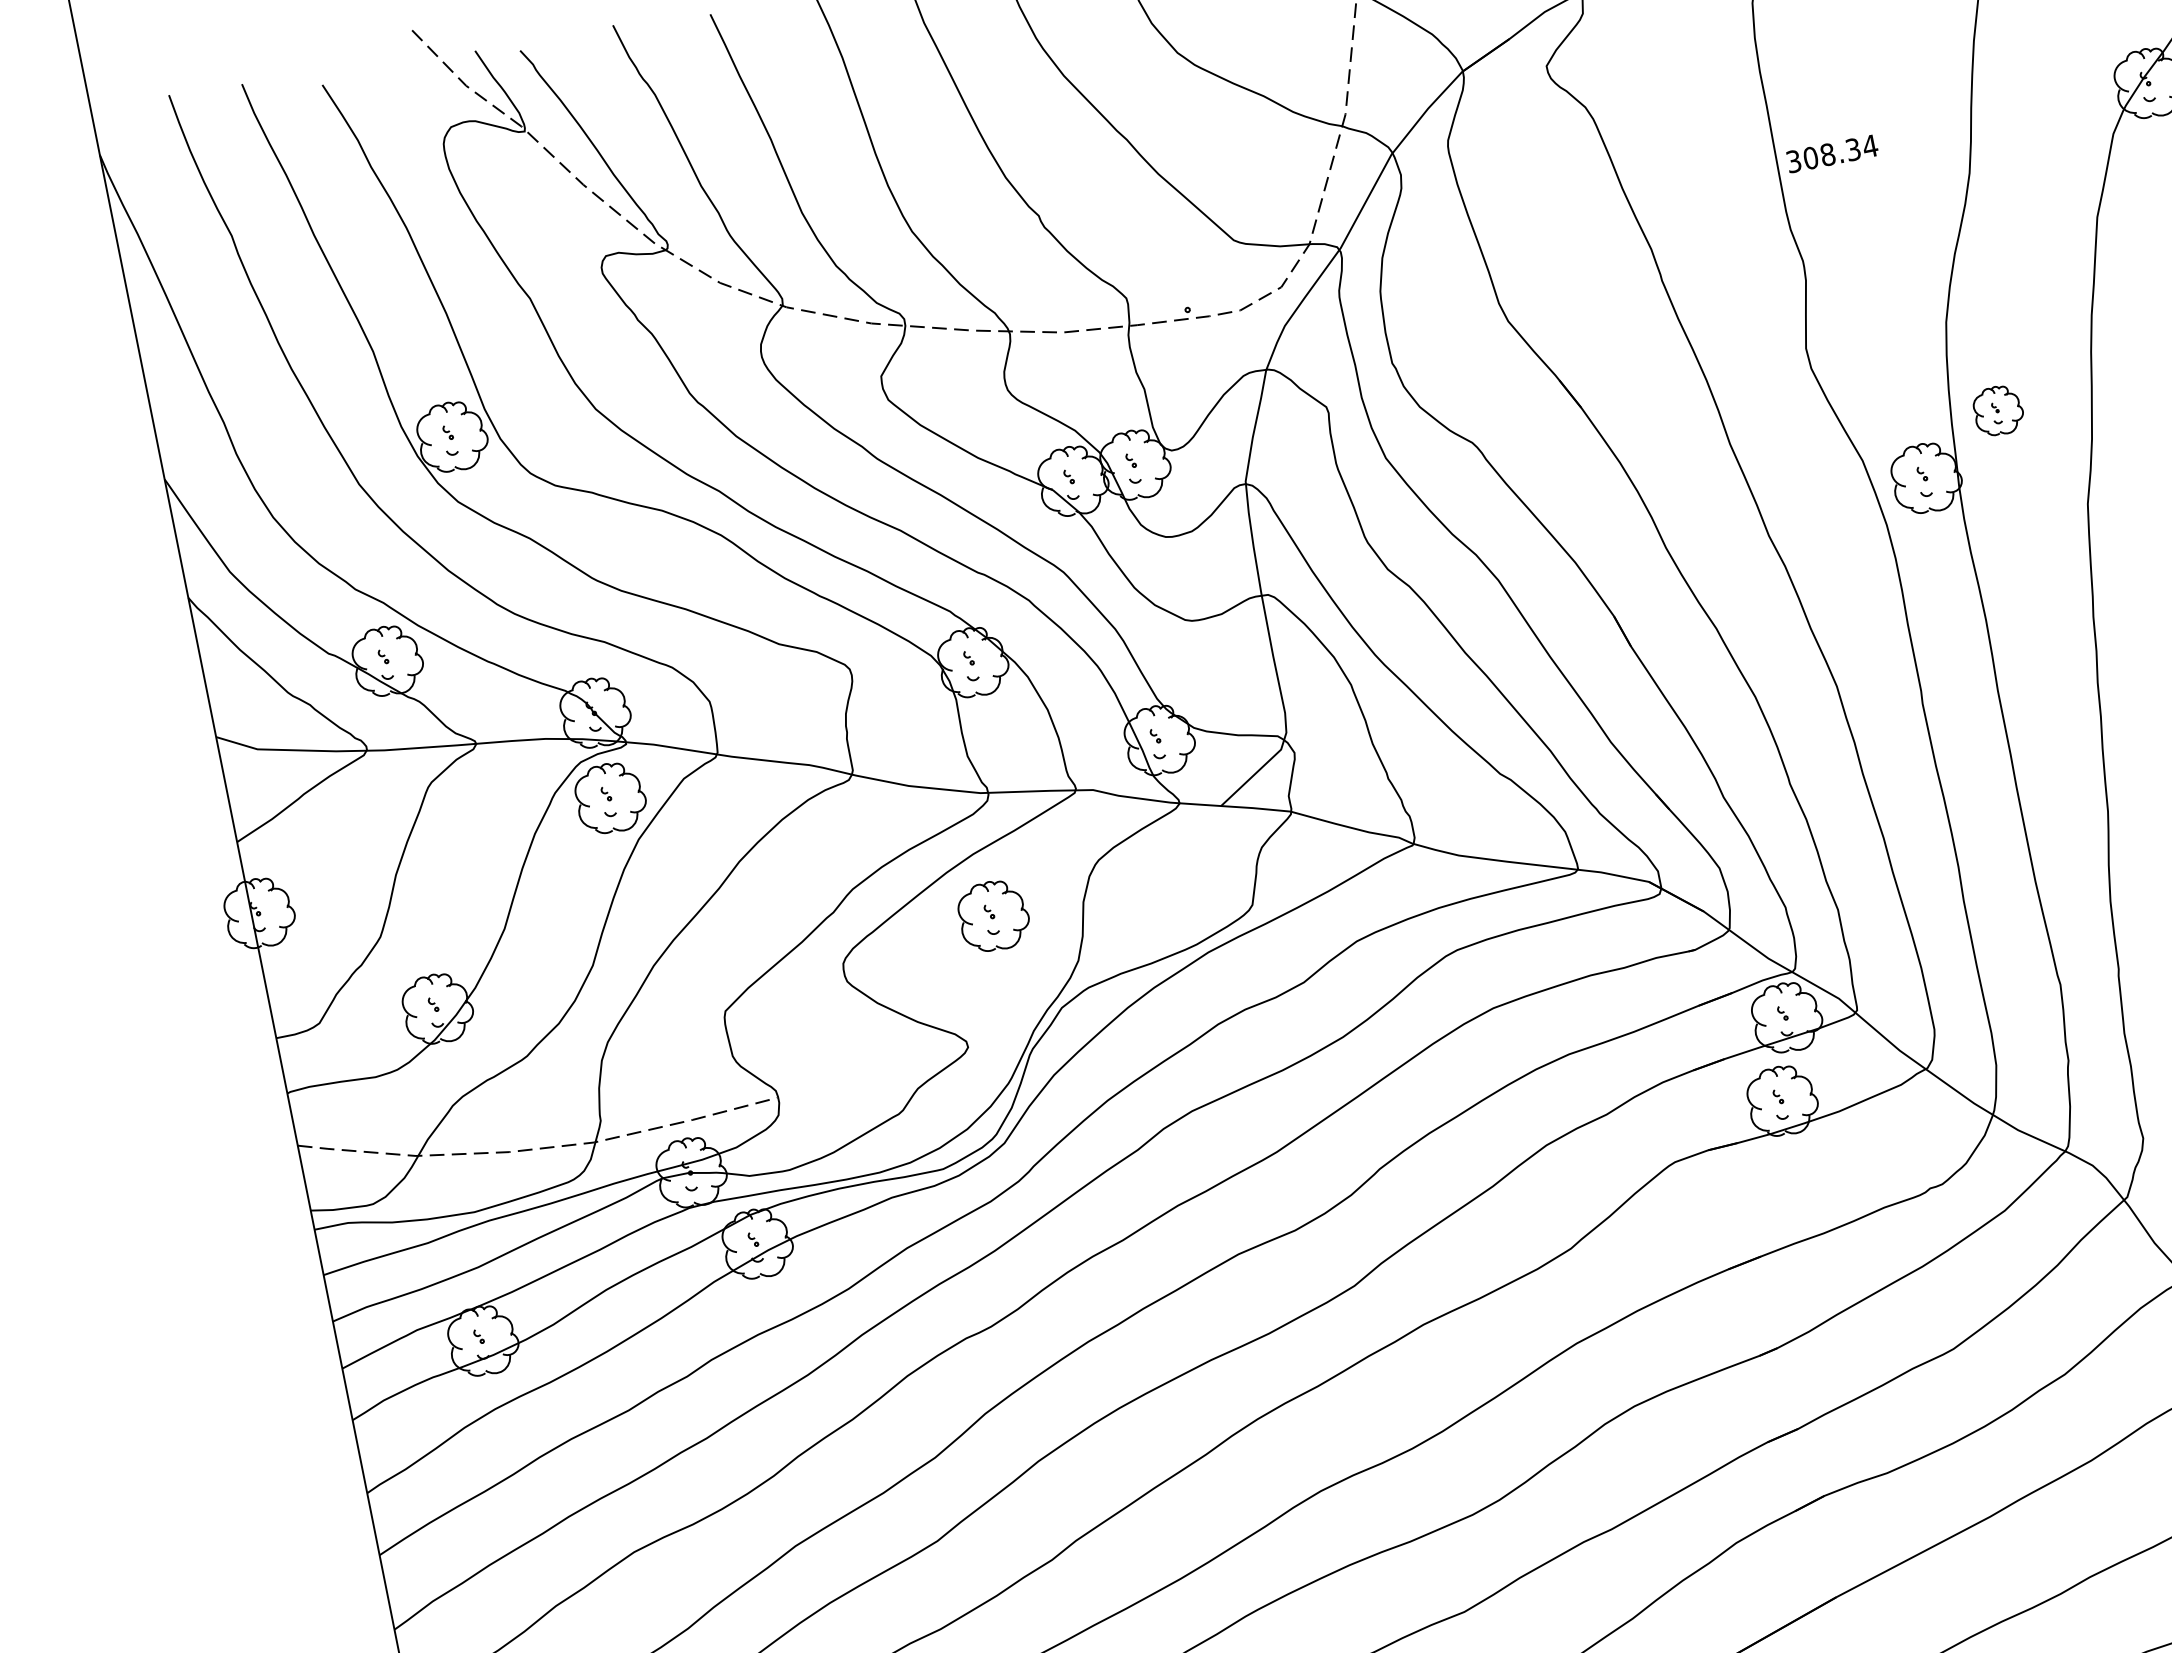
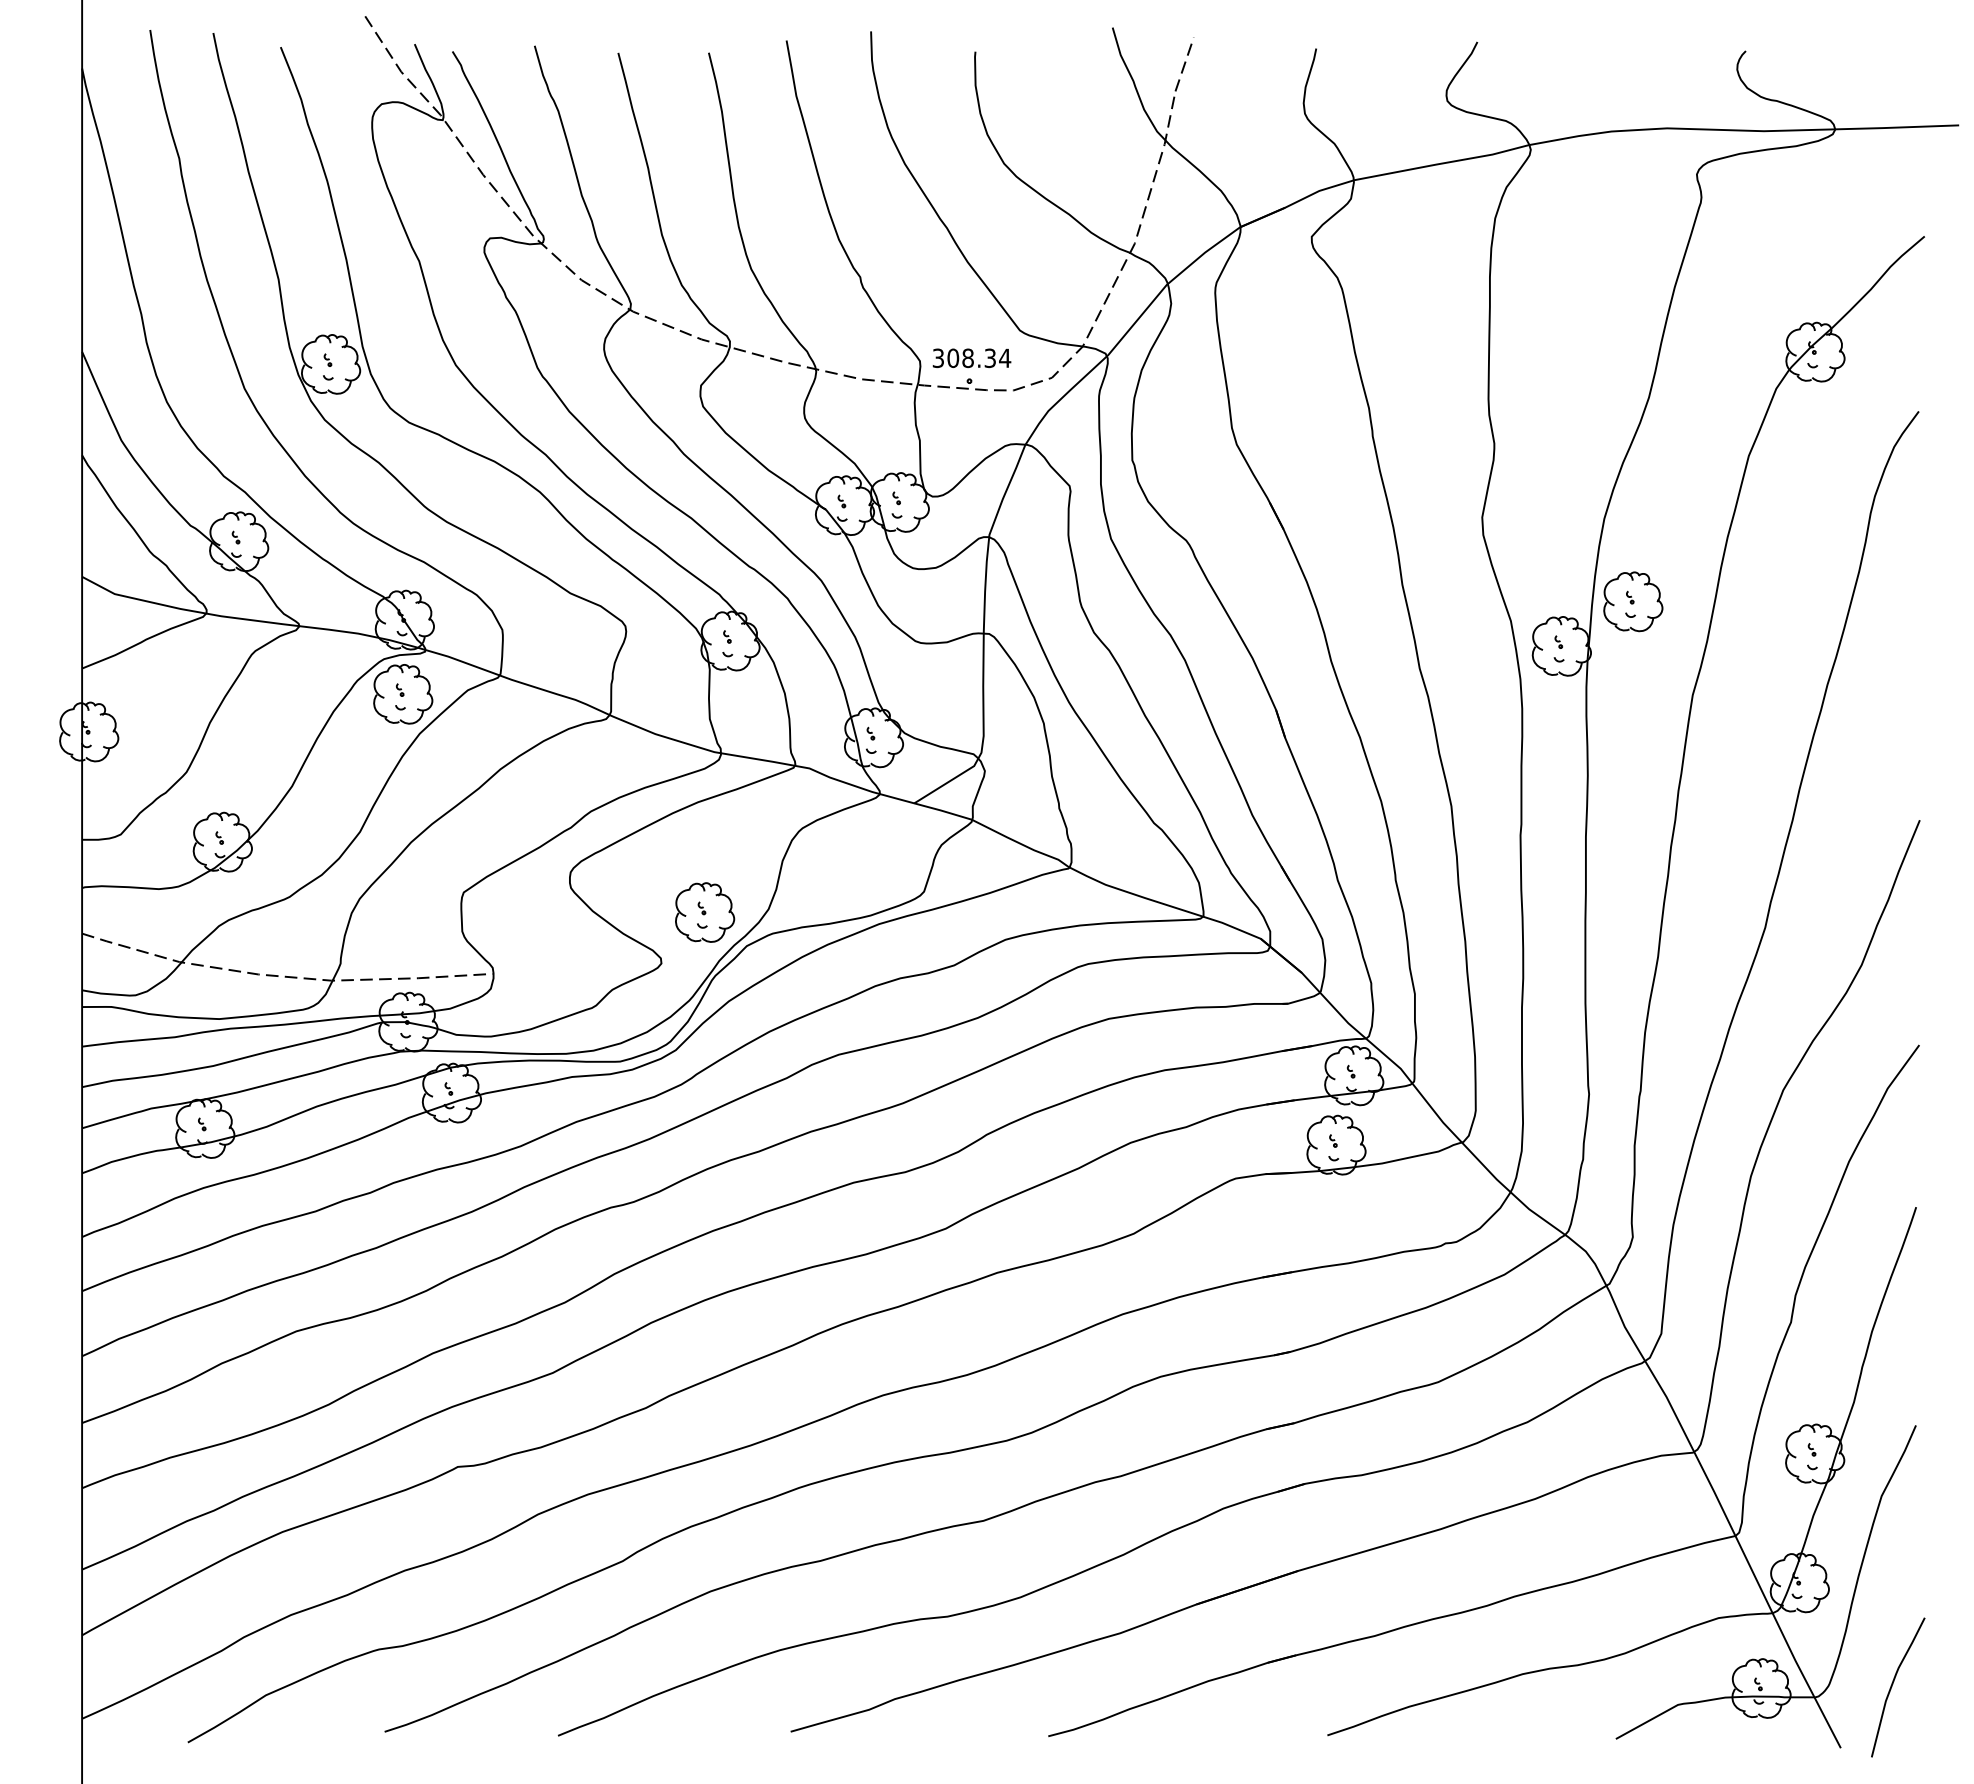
text: (1831, 153) -> (971, 357), moved
part: (1998, 410) -> (1633, 601), size x1.43
part: (994, 915) -> (705, 912), moved

